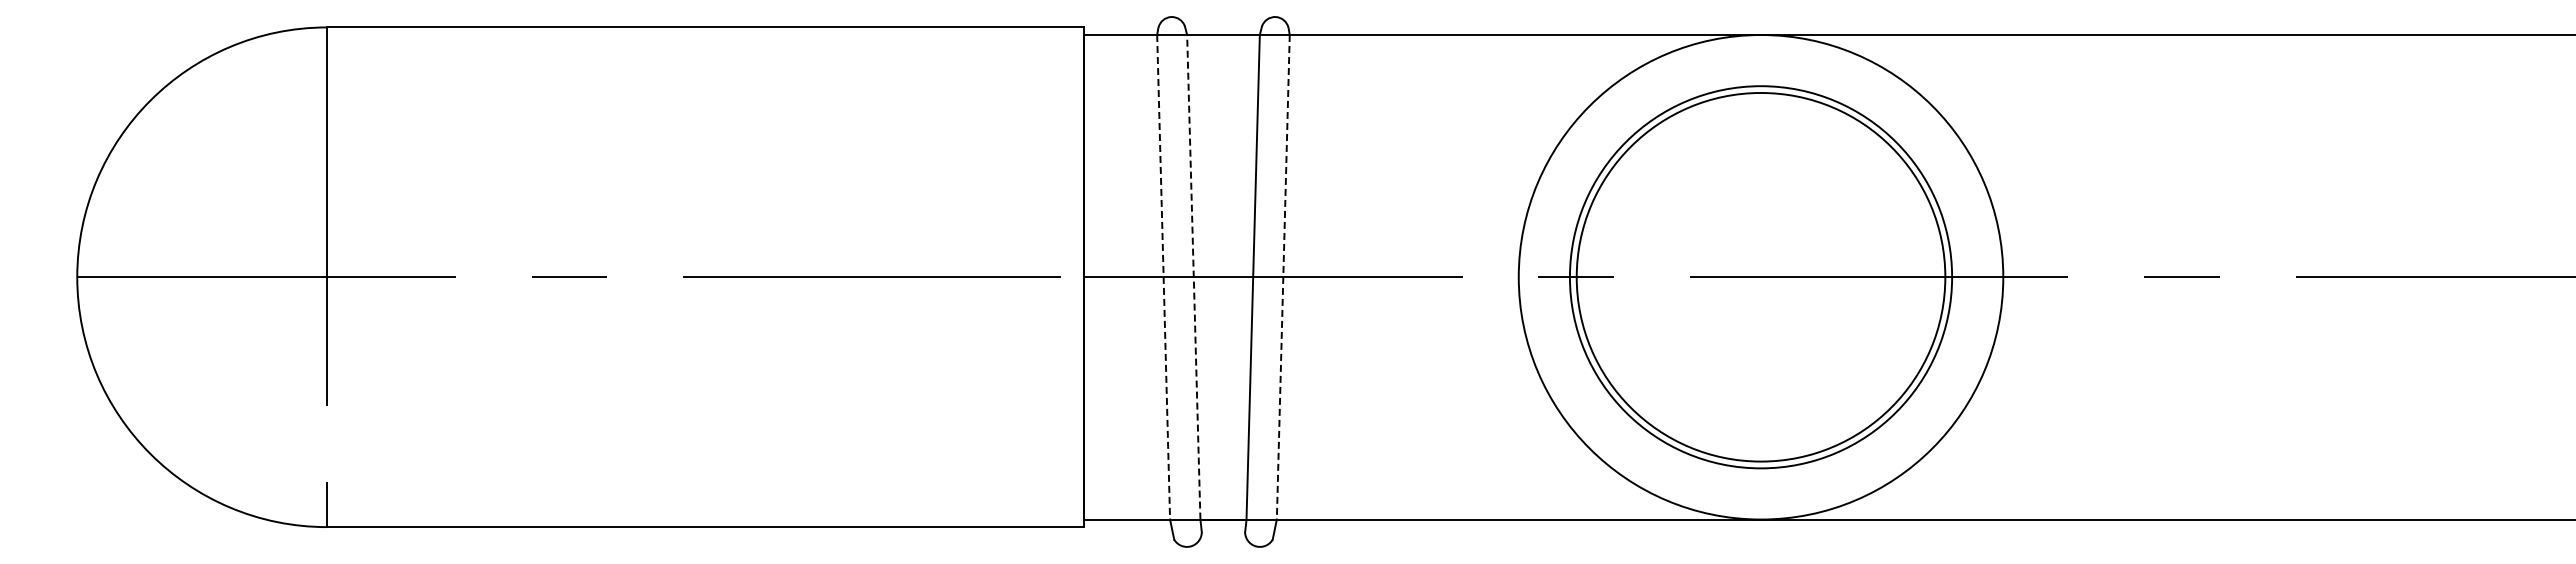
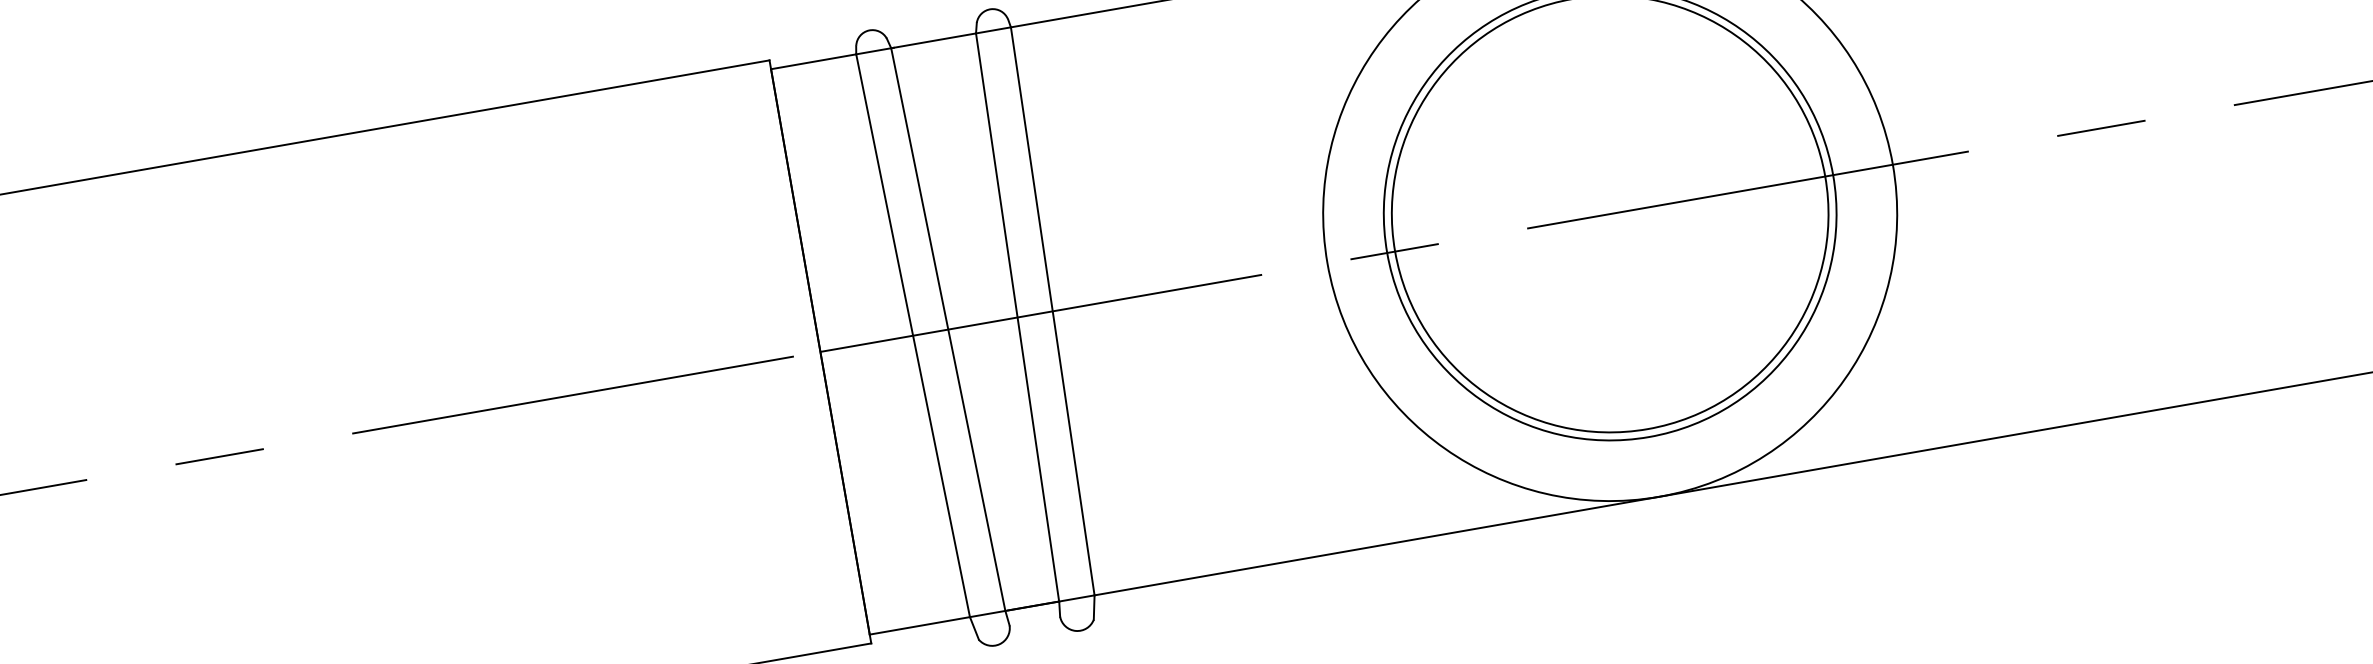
line: (1193, 276) -> (947, 328), dashed -> solid
line: (1163, 277) -> (912, 336), dashed -> solid
line: (1283, 277) -> (1053, 311), dashed -> solid

